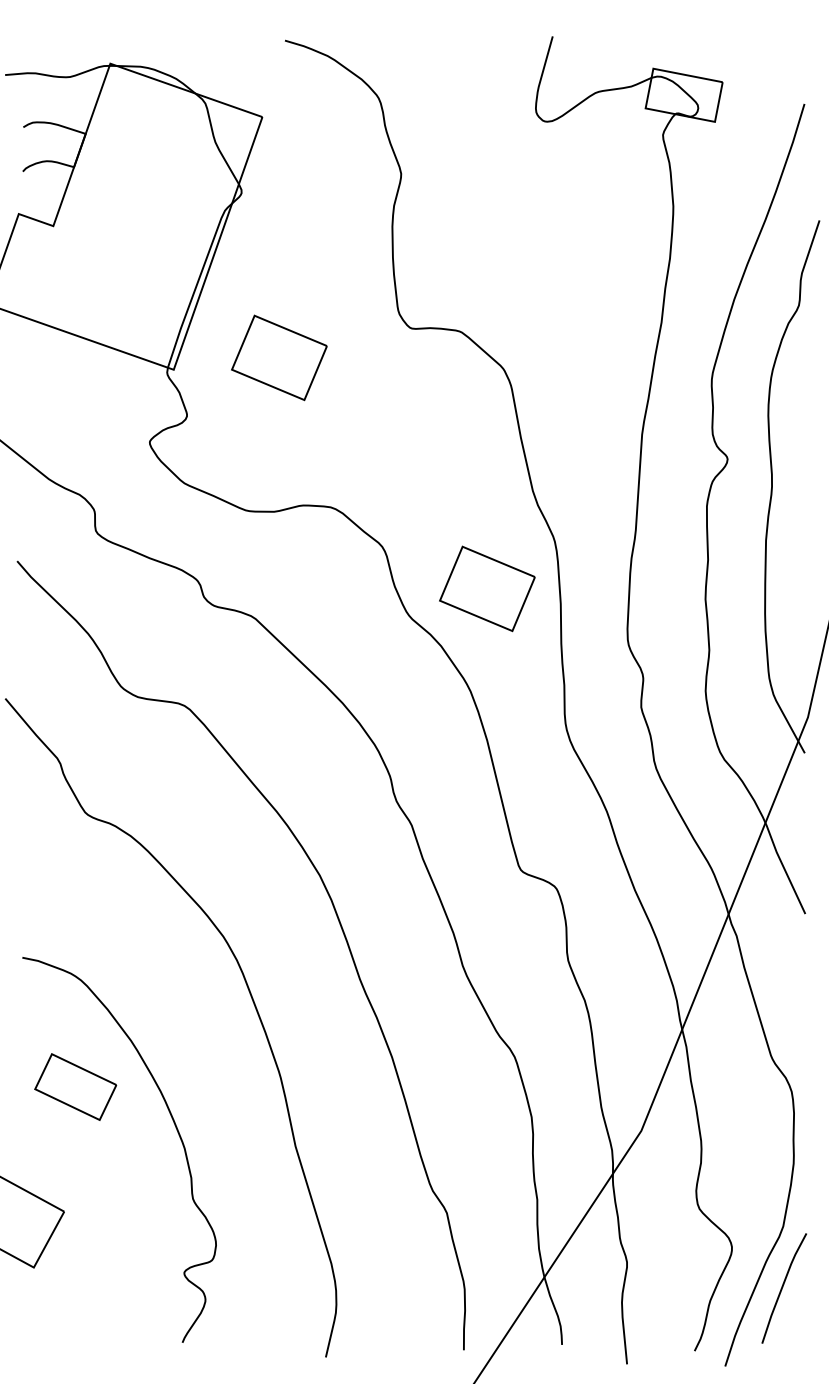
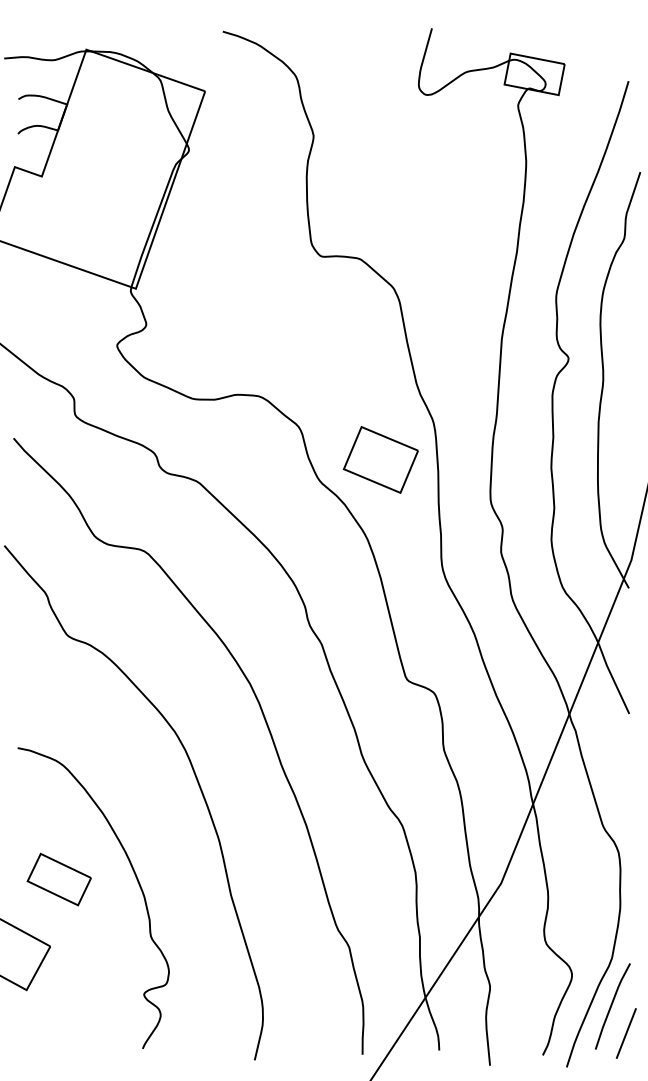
part: (279, 357) -> (218, 279), removed
part: (75, 1086) -> (59, 879), moved
line: (801, 1322) -> (626, 1033), added

